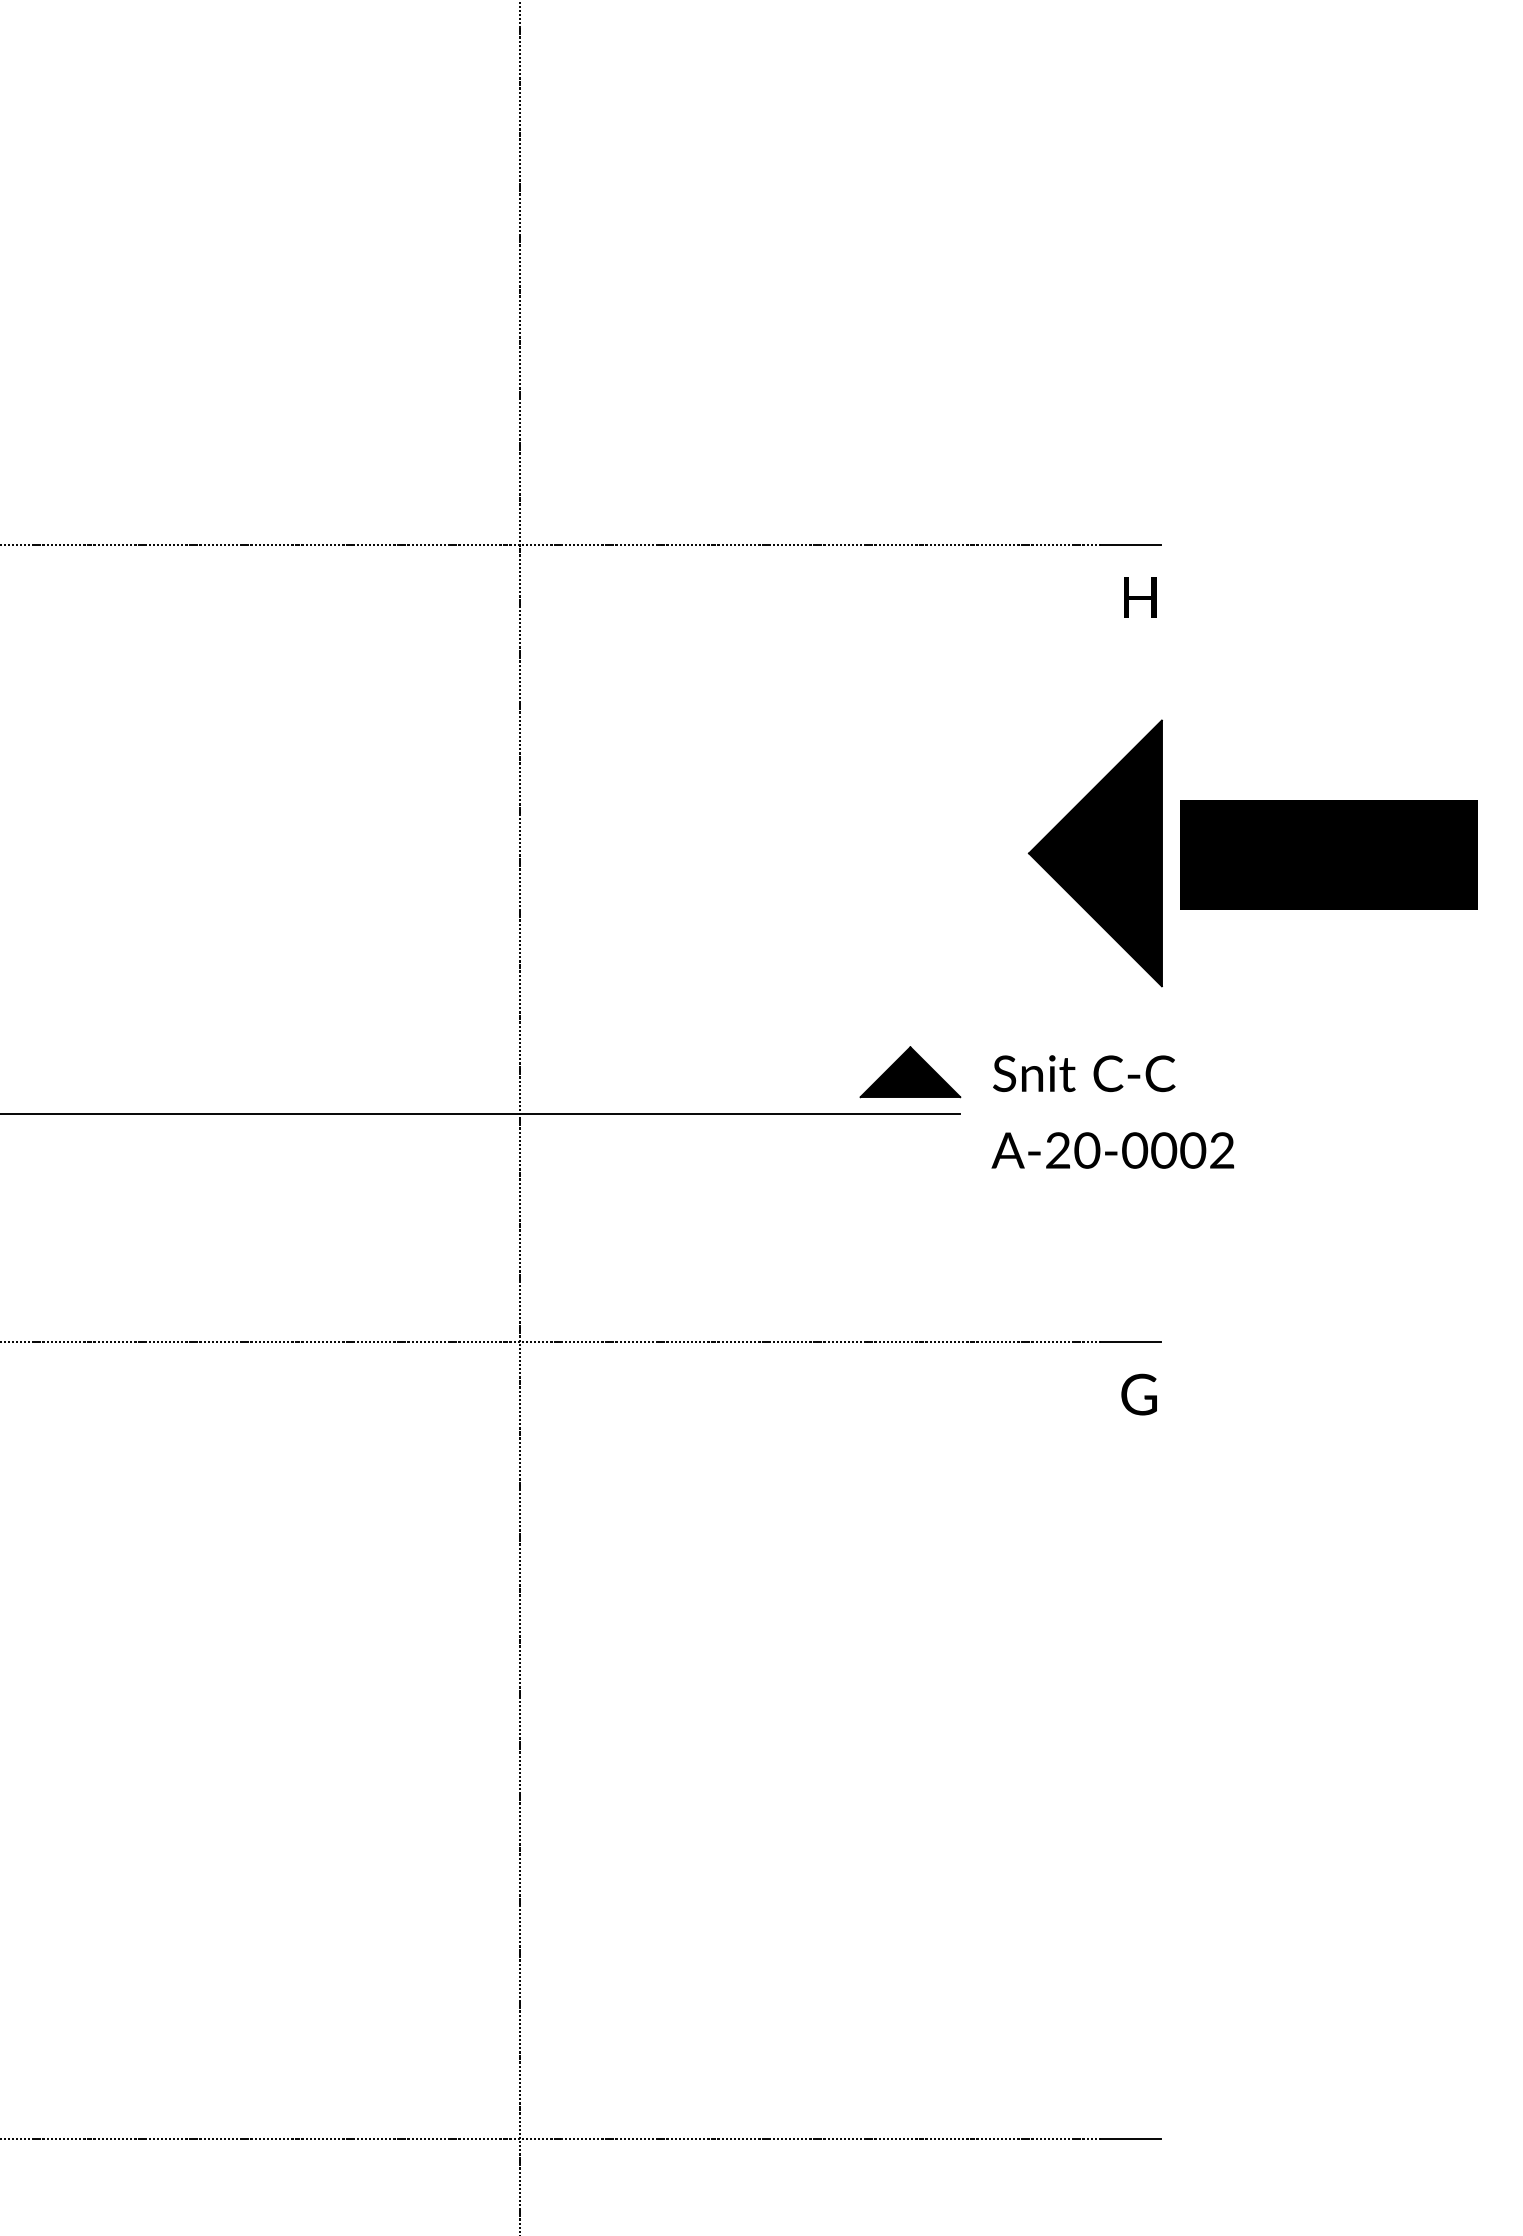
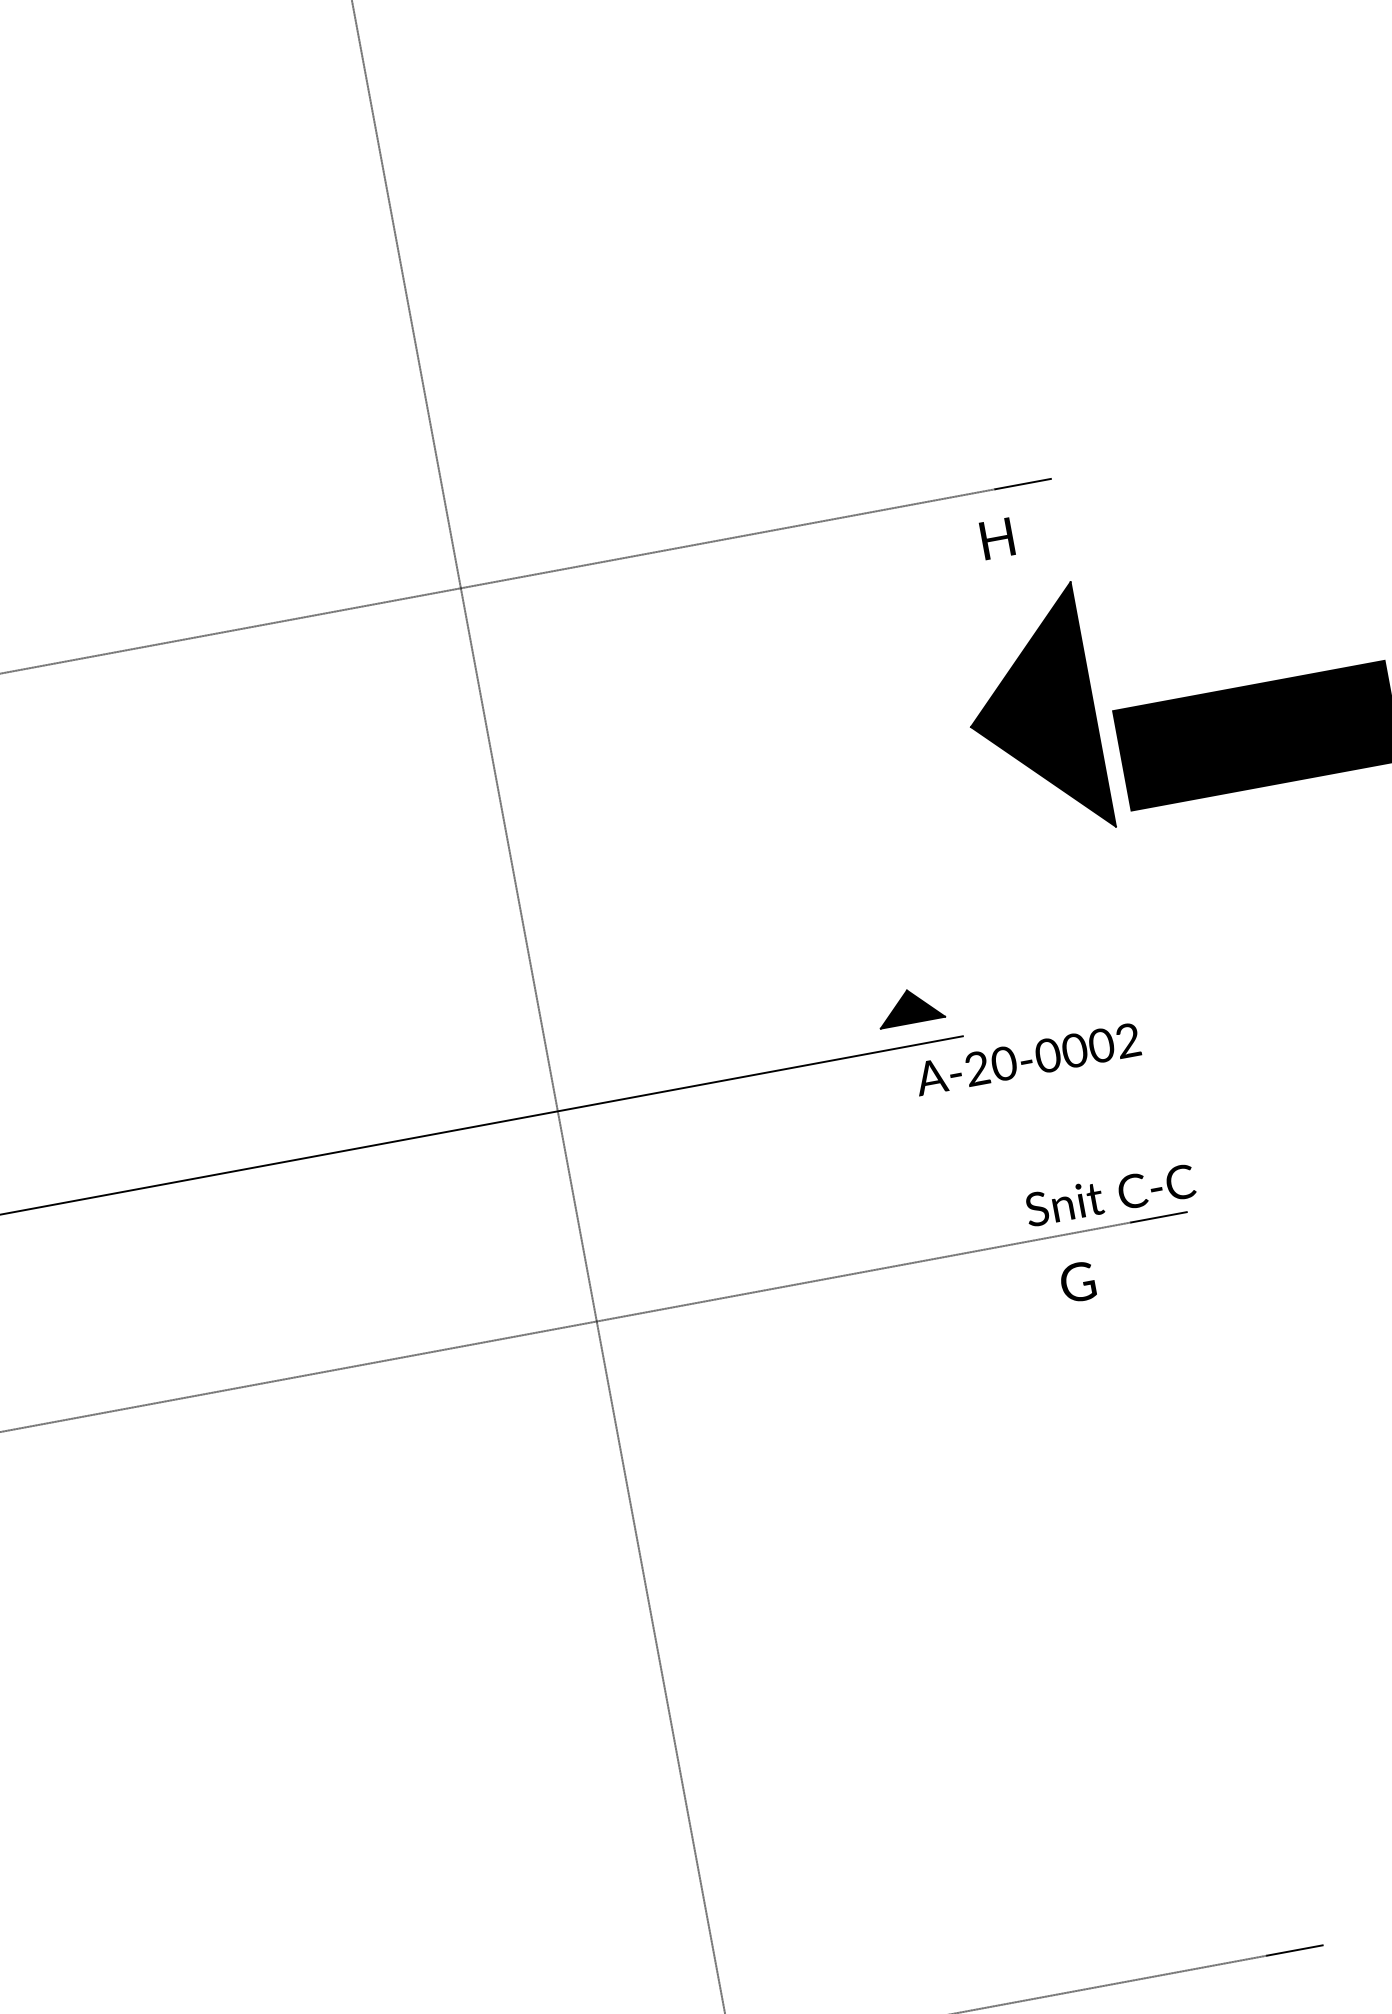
text: (1140, 597) -> (997, 538), moved
part: (1094, 853) -> (1031, 715), moved
part: (910, 1072) -> (910, 1006), size x0.7
text: (1084, 1073) -> (1110, 1195), moved
text: (1112, 1150) -> (1027, 1059), moved
text: (1138, 1394) -> (1077, 1282), moved

